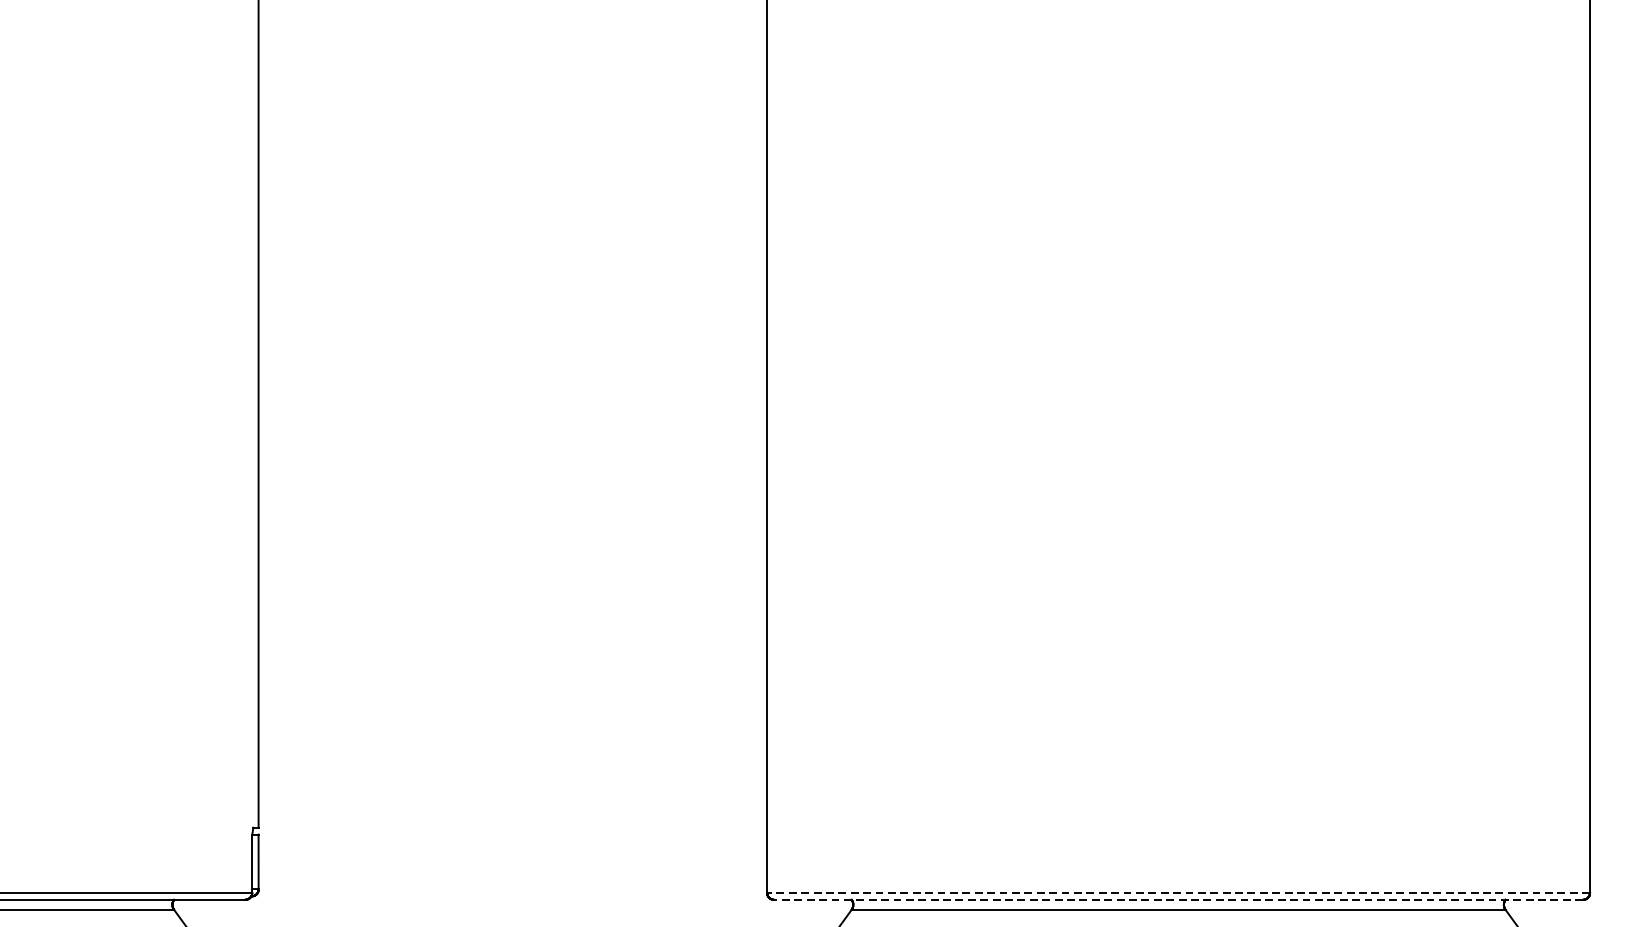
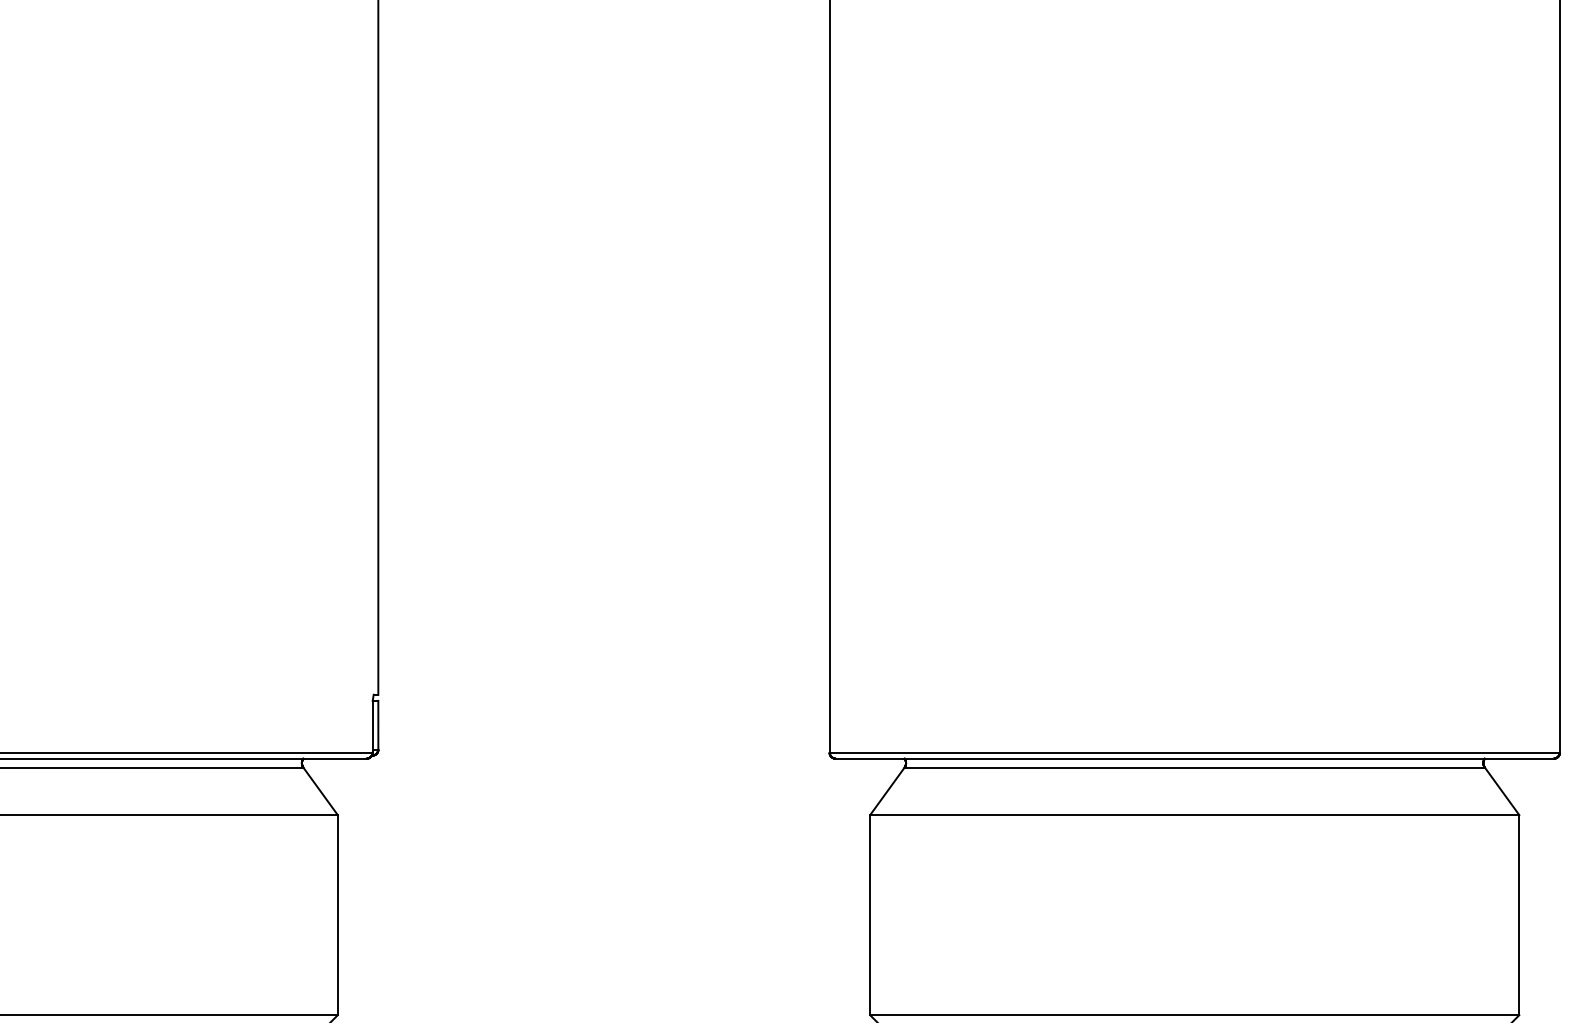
line: (1178, 892) -> (1194, 752), dashed -> solid
line: (1178, 899) -> (1194, 758), dashed -> solid

